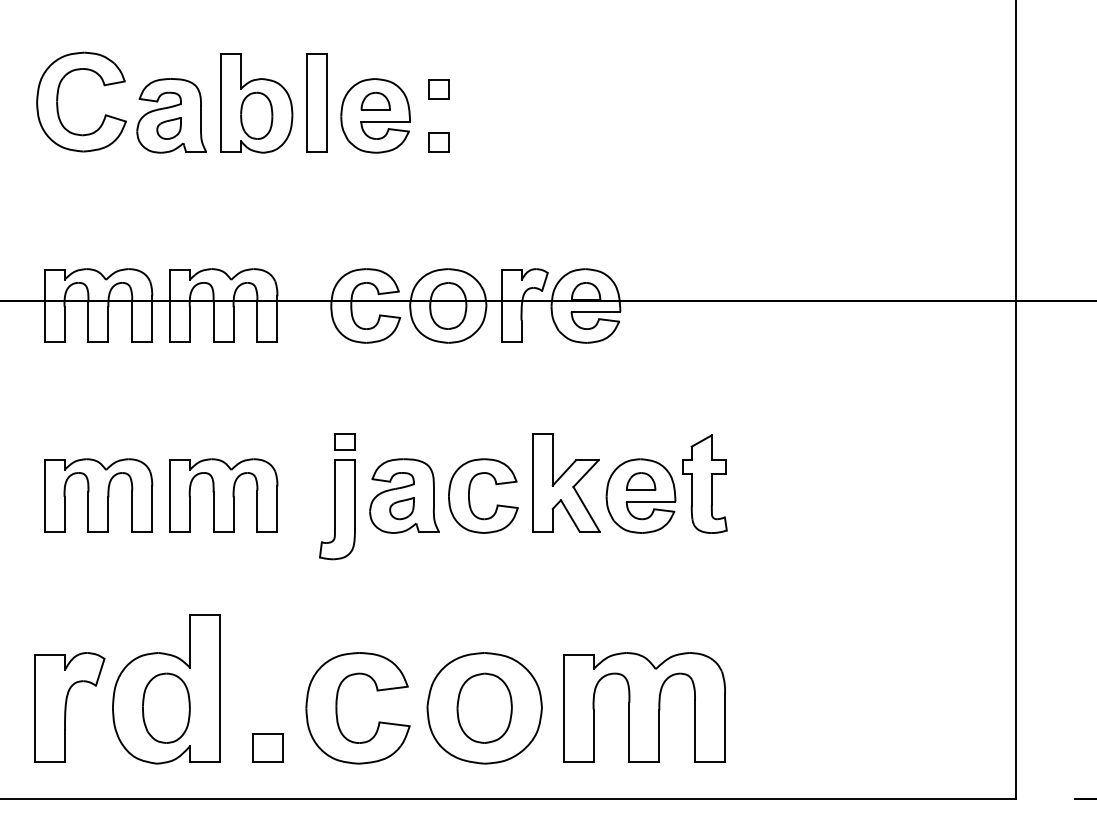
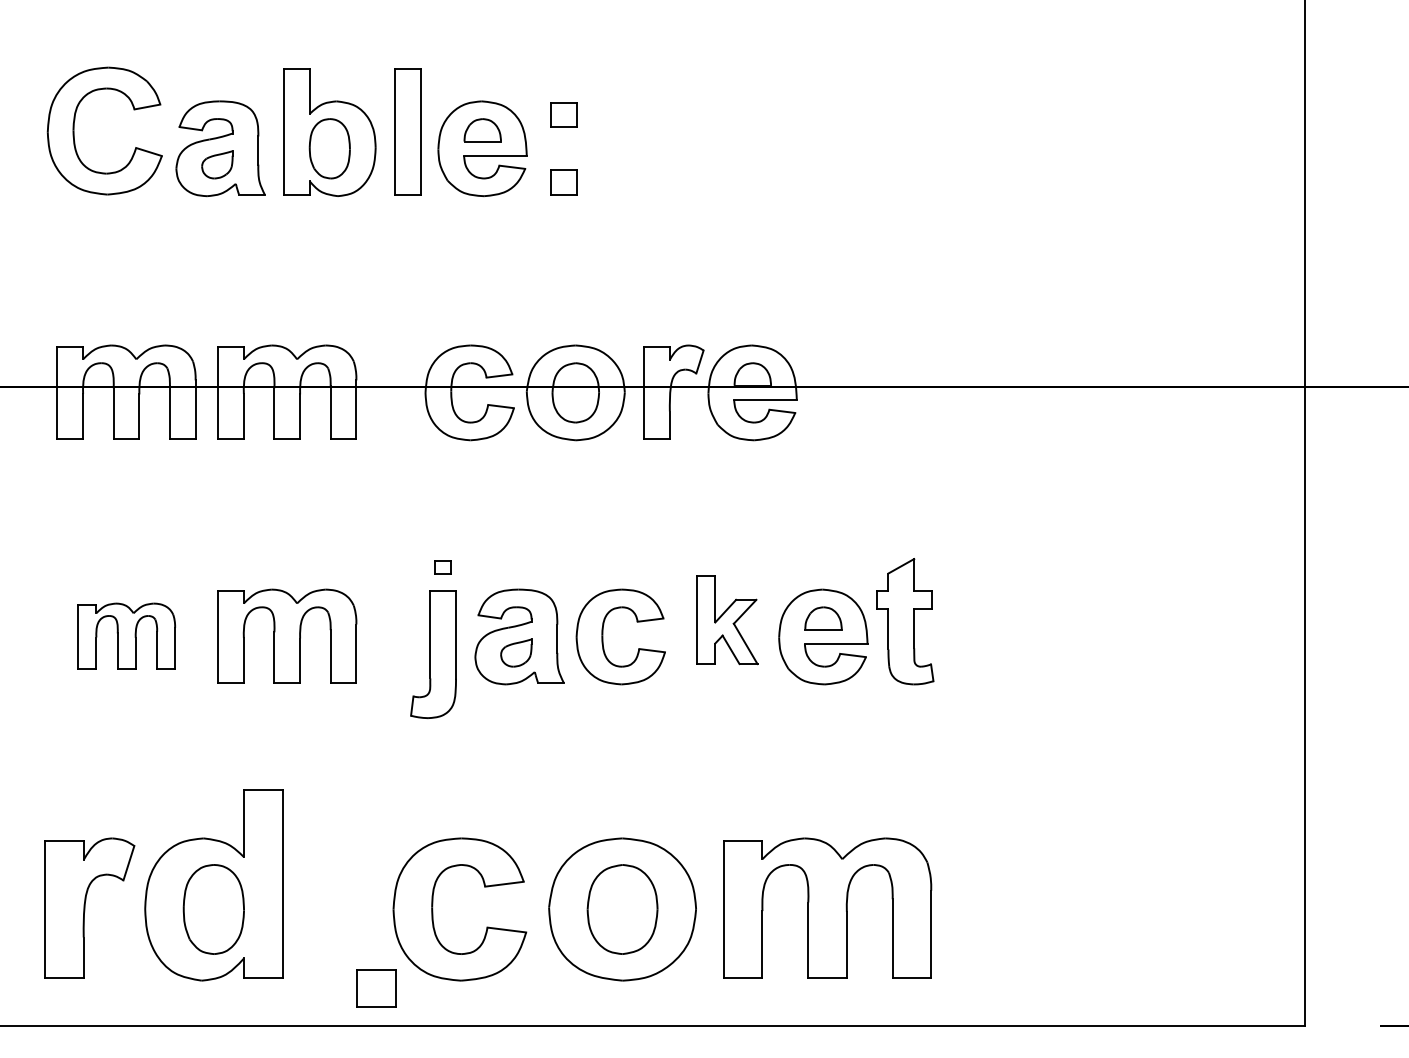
part: (344, 441) -> (442, 566), size x0.6
part: (566, 482) -> (727, 619), size x0.7
part: (98, 495) -> (126, 636), size x0.7
part: (267, 747) -> (375, 988), moved

